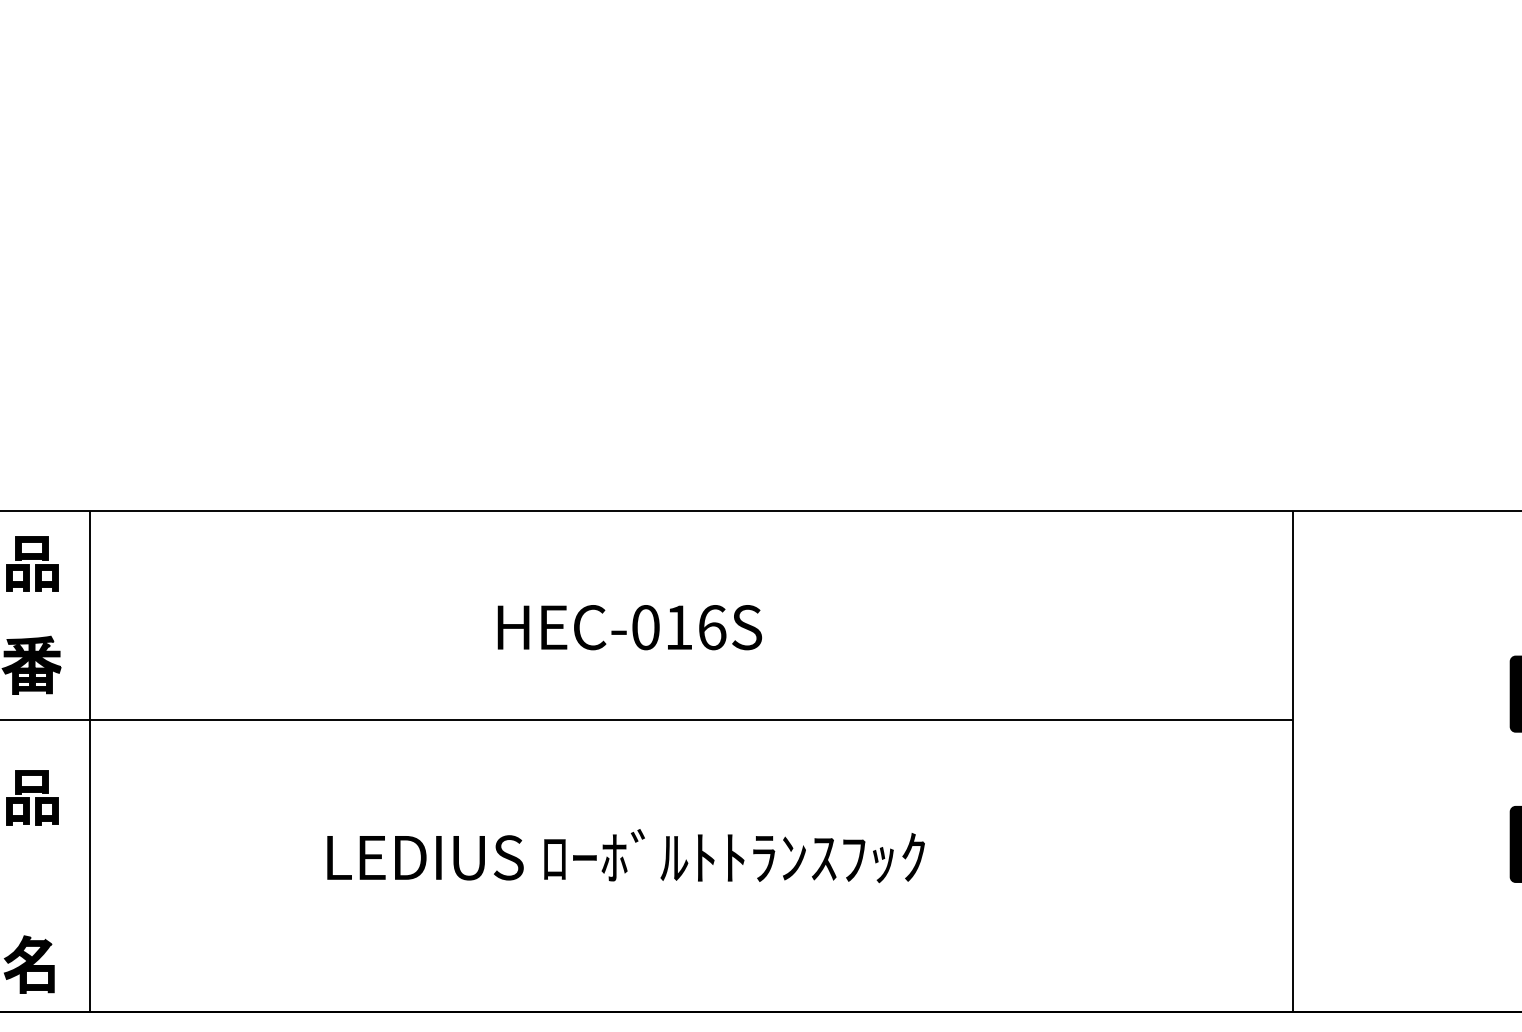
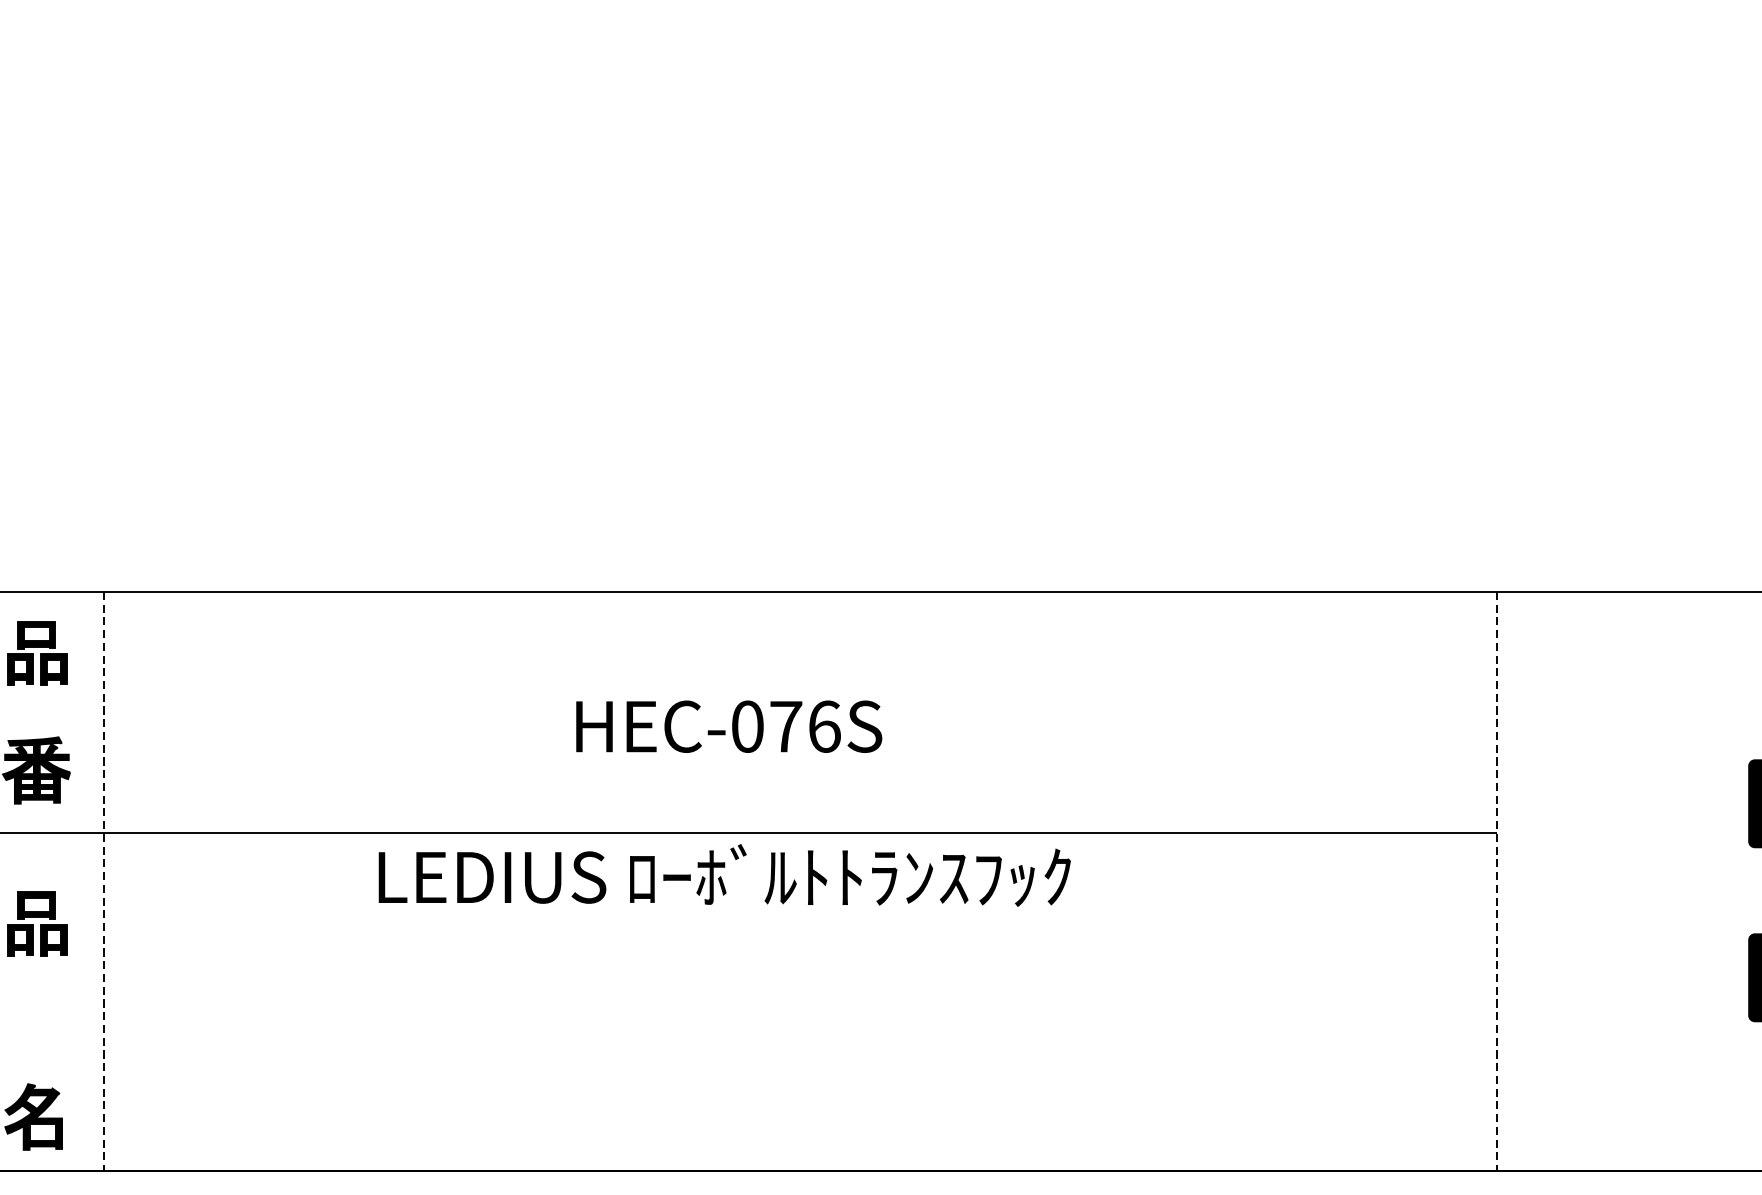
text: (678, 627) -> (785, 726), HEC-016S -> HEC-076S
line: (90, 761) -> (104, 881), solid -> dashed
line: (1292, 761) -> (1496, 881), solid -> dashed
text: (625, 856) -> (724, 875), moved

